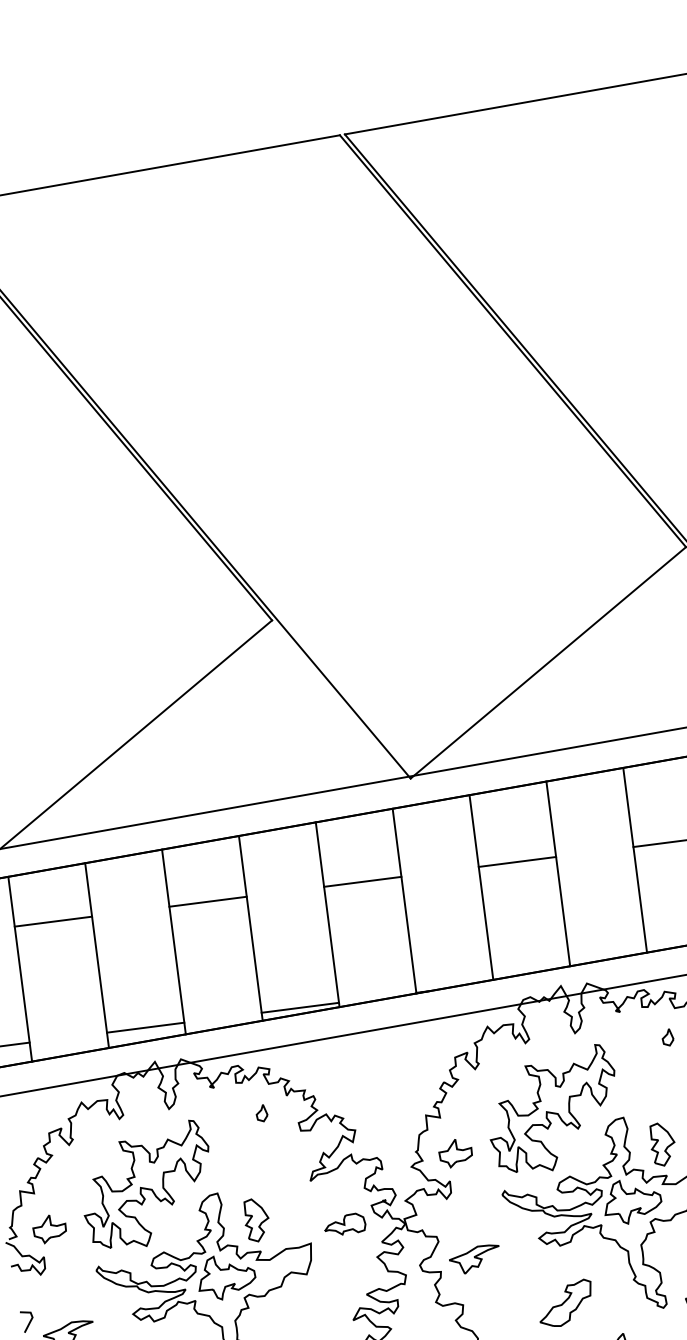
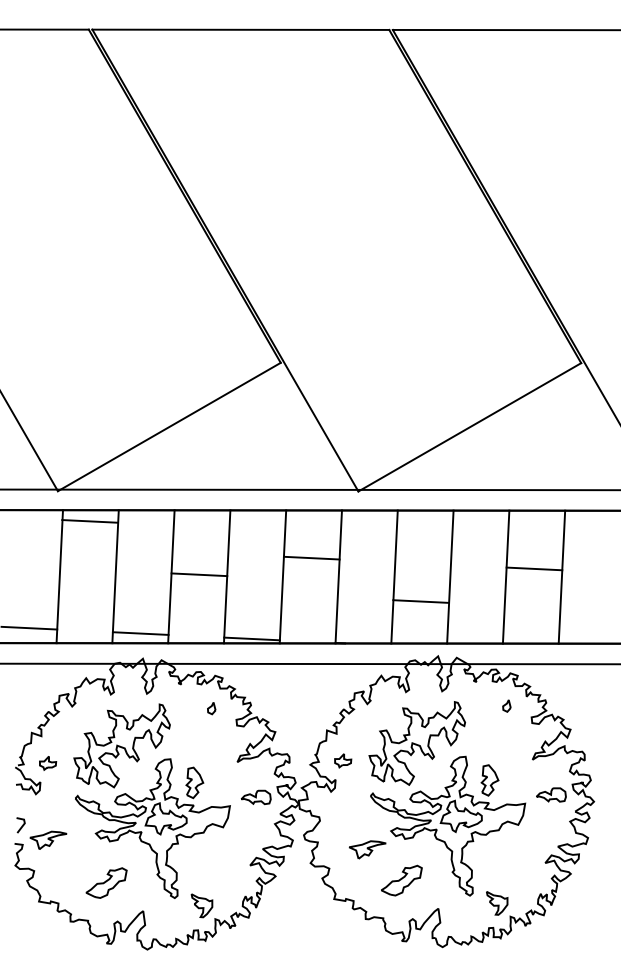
line: (516, 862) -> (420, 601), moved
line: (208, 901) -> (199, 574), moved
line: (52, 921) -> (89, 521), moved
part: (454, 1153) -> (342, 760), size x0.7
part: (49, 1229) -> (47, 763), size x0.7
part: (475, 1258) -> (367, 849), moved

